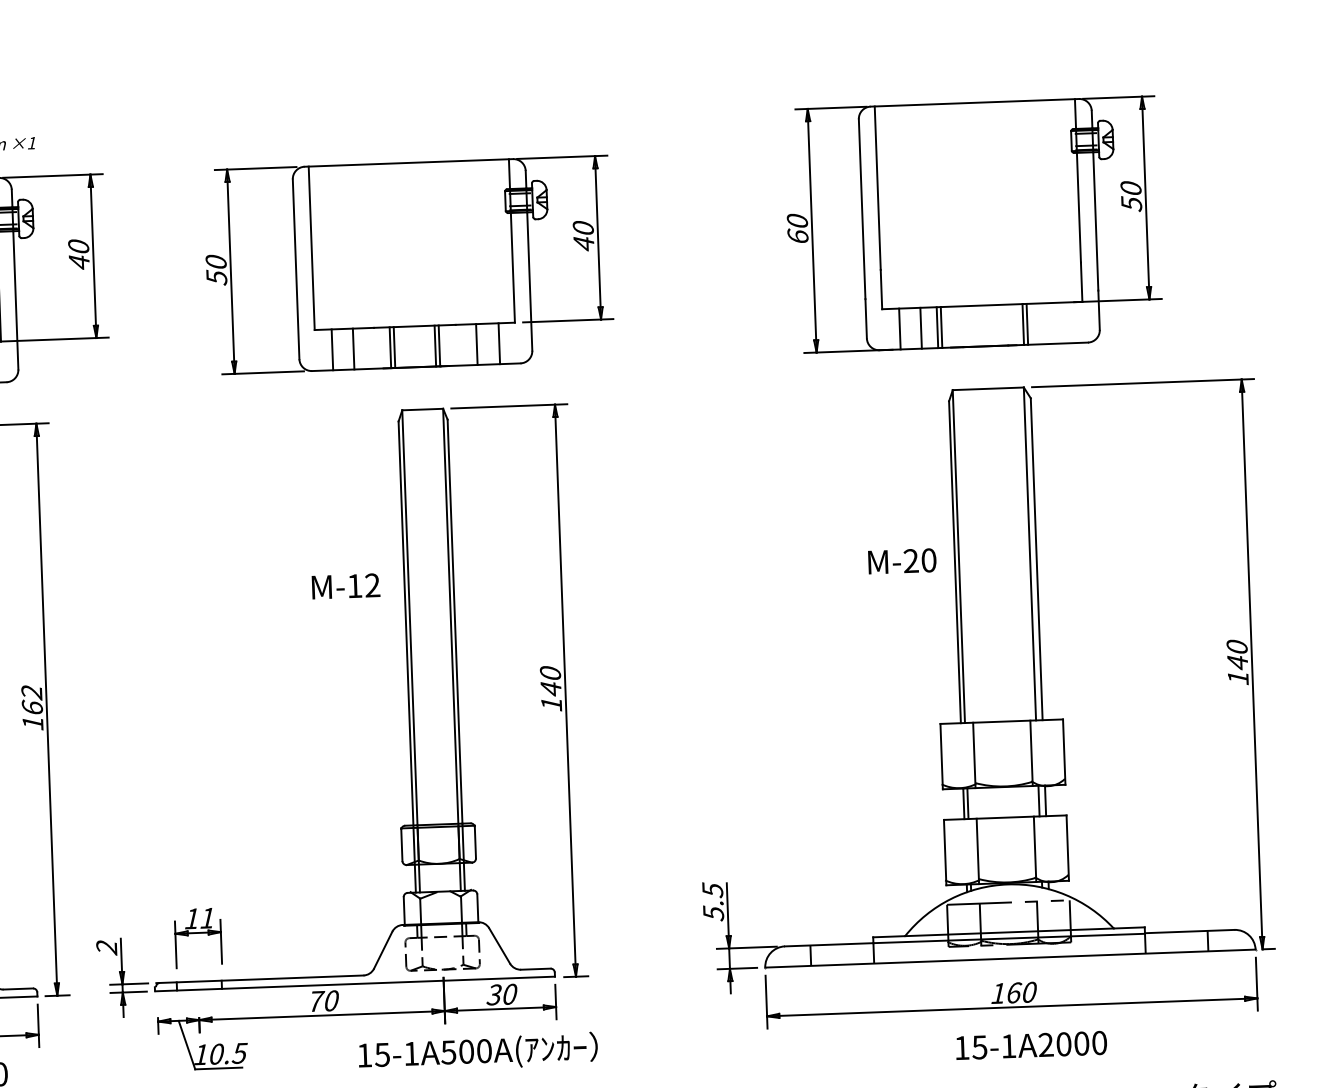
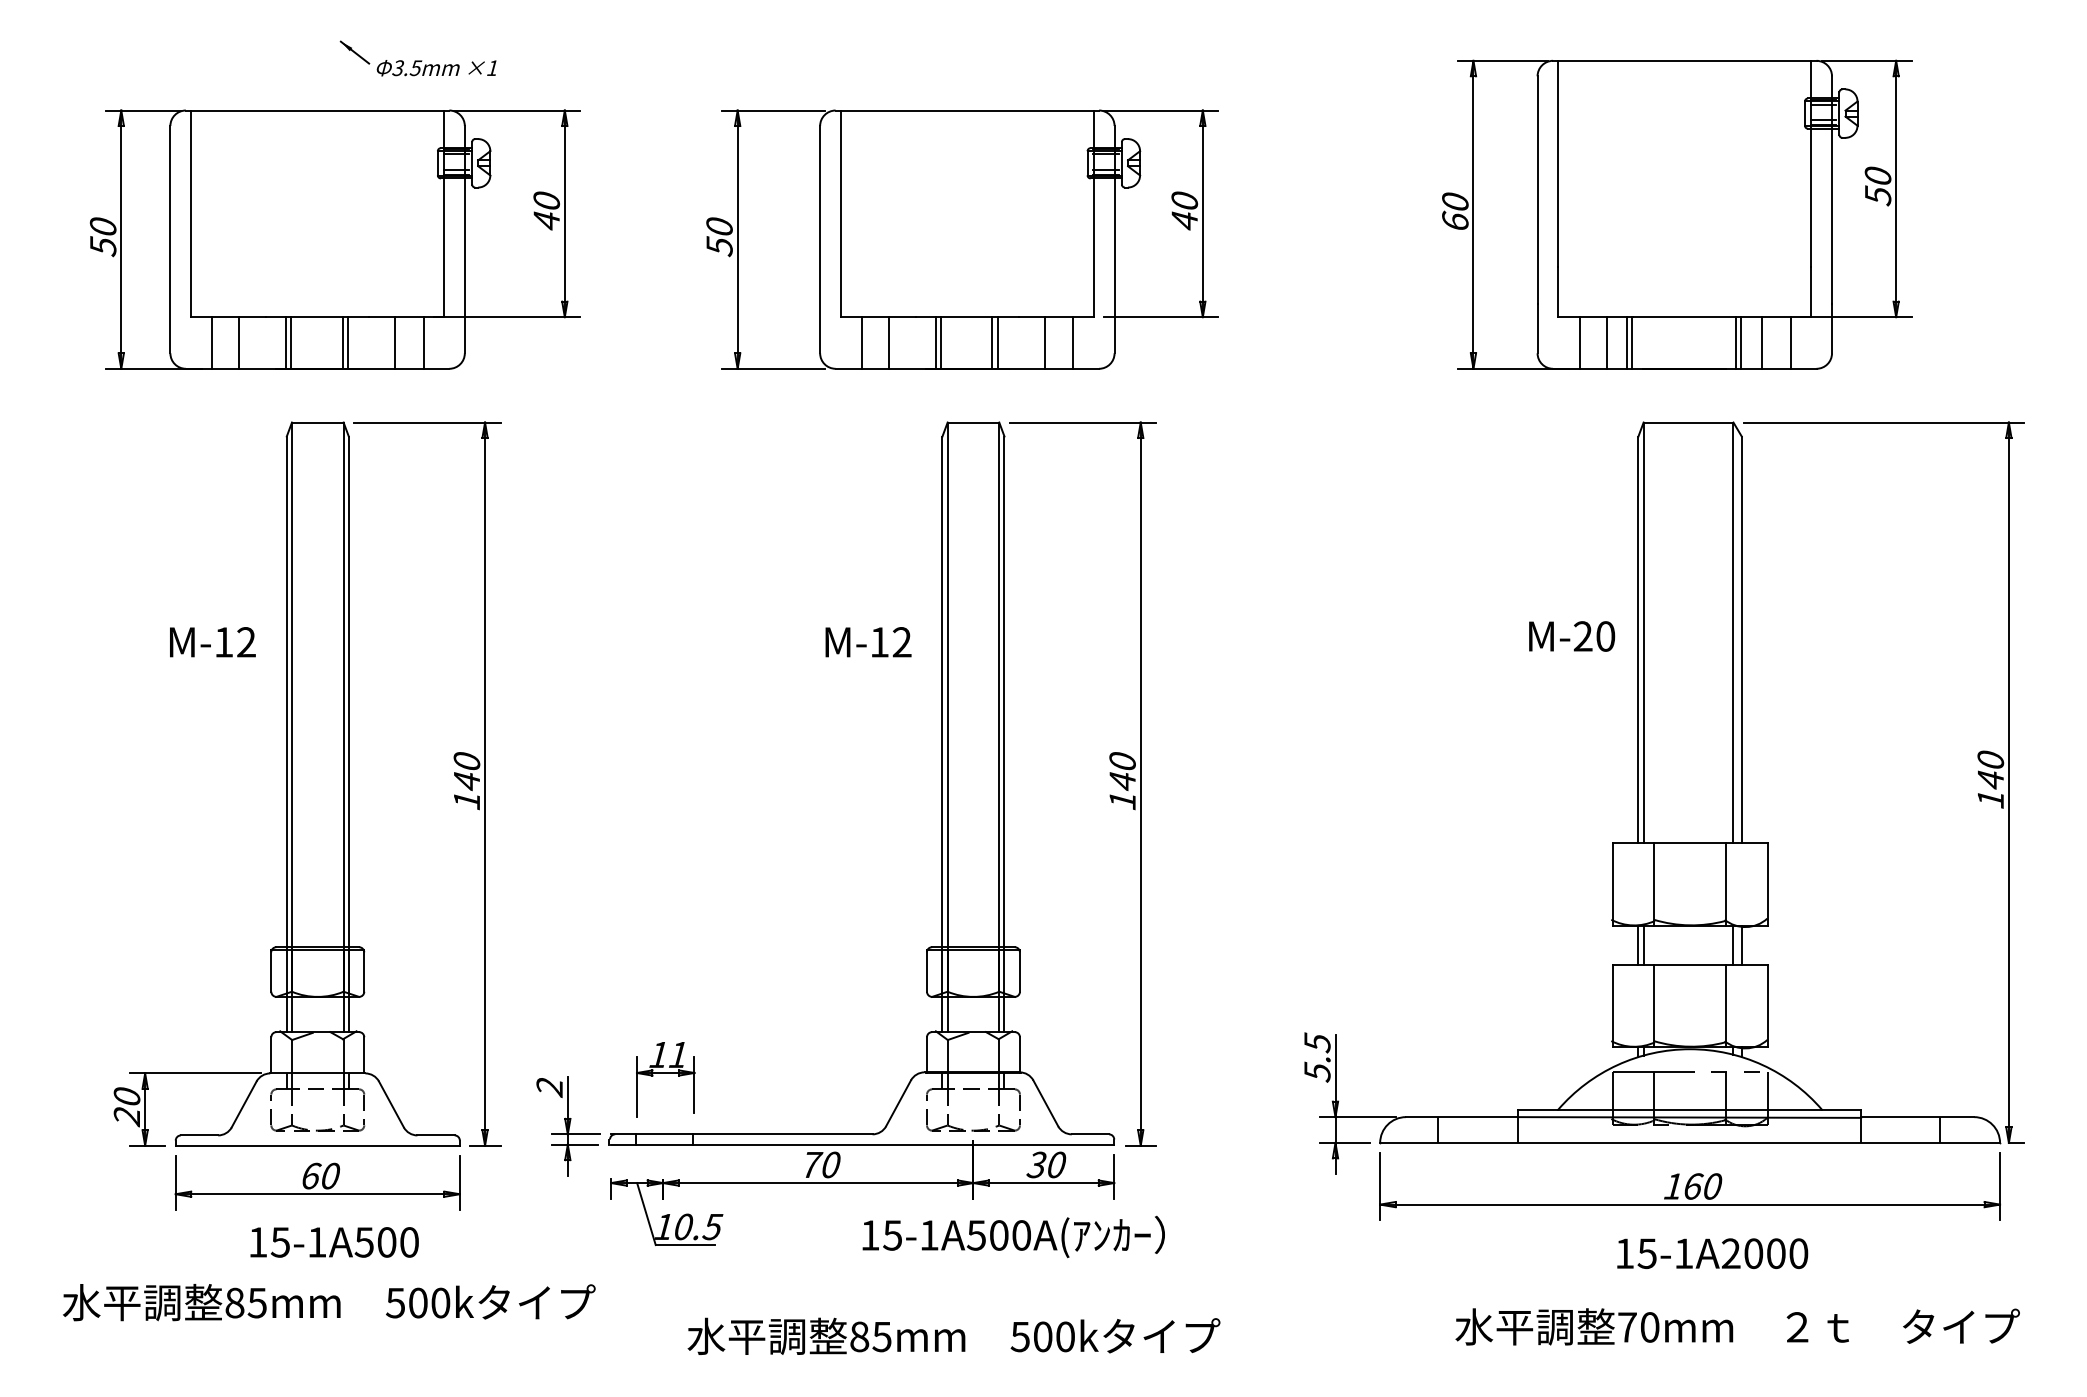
line: (1066, 322) -> (1790, 342), added
line: (1044, 323) -> (1762, 342), added
text: (31, 700) -> (466, 771), 162 -> 140

